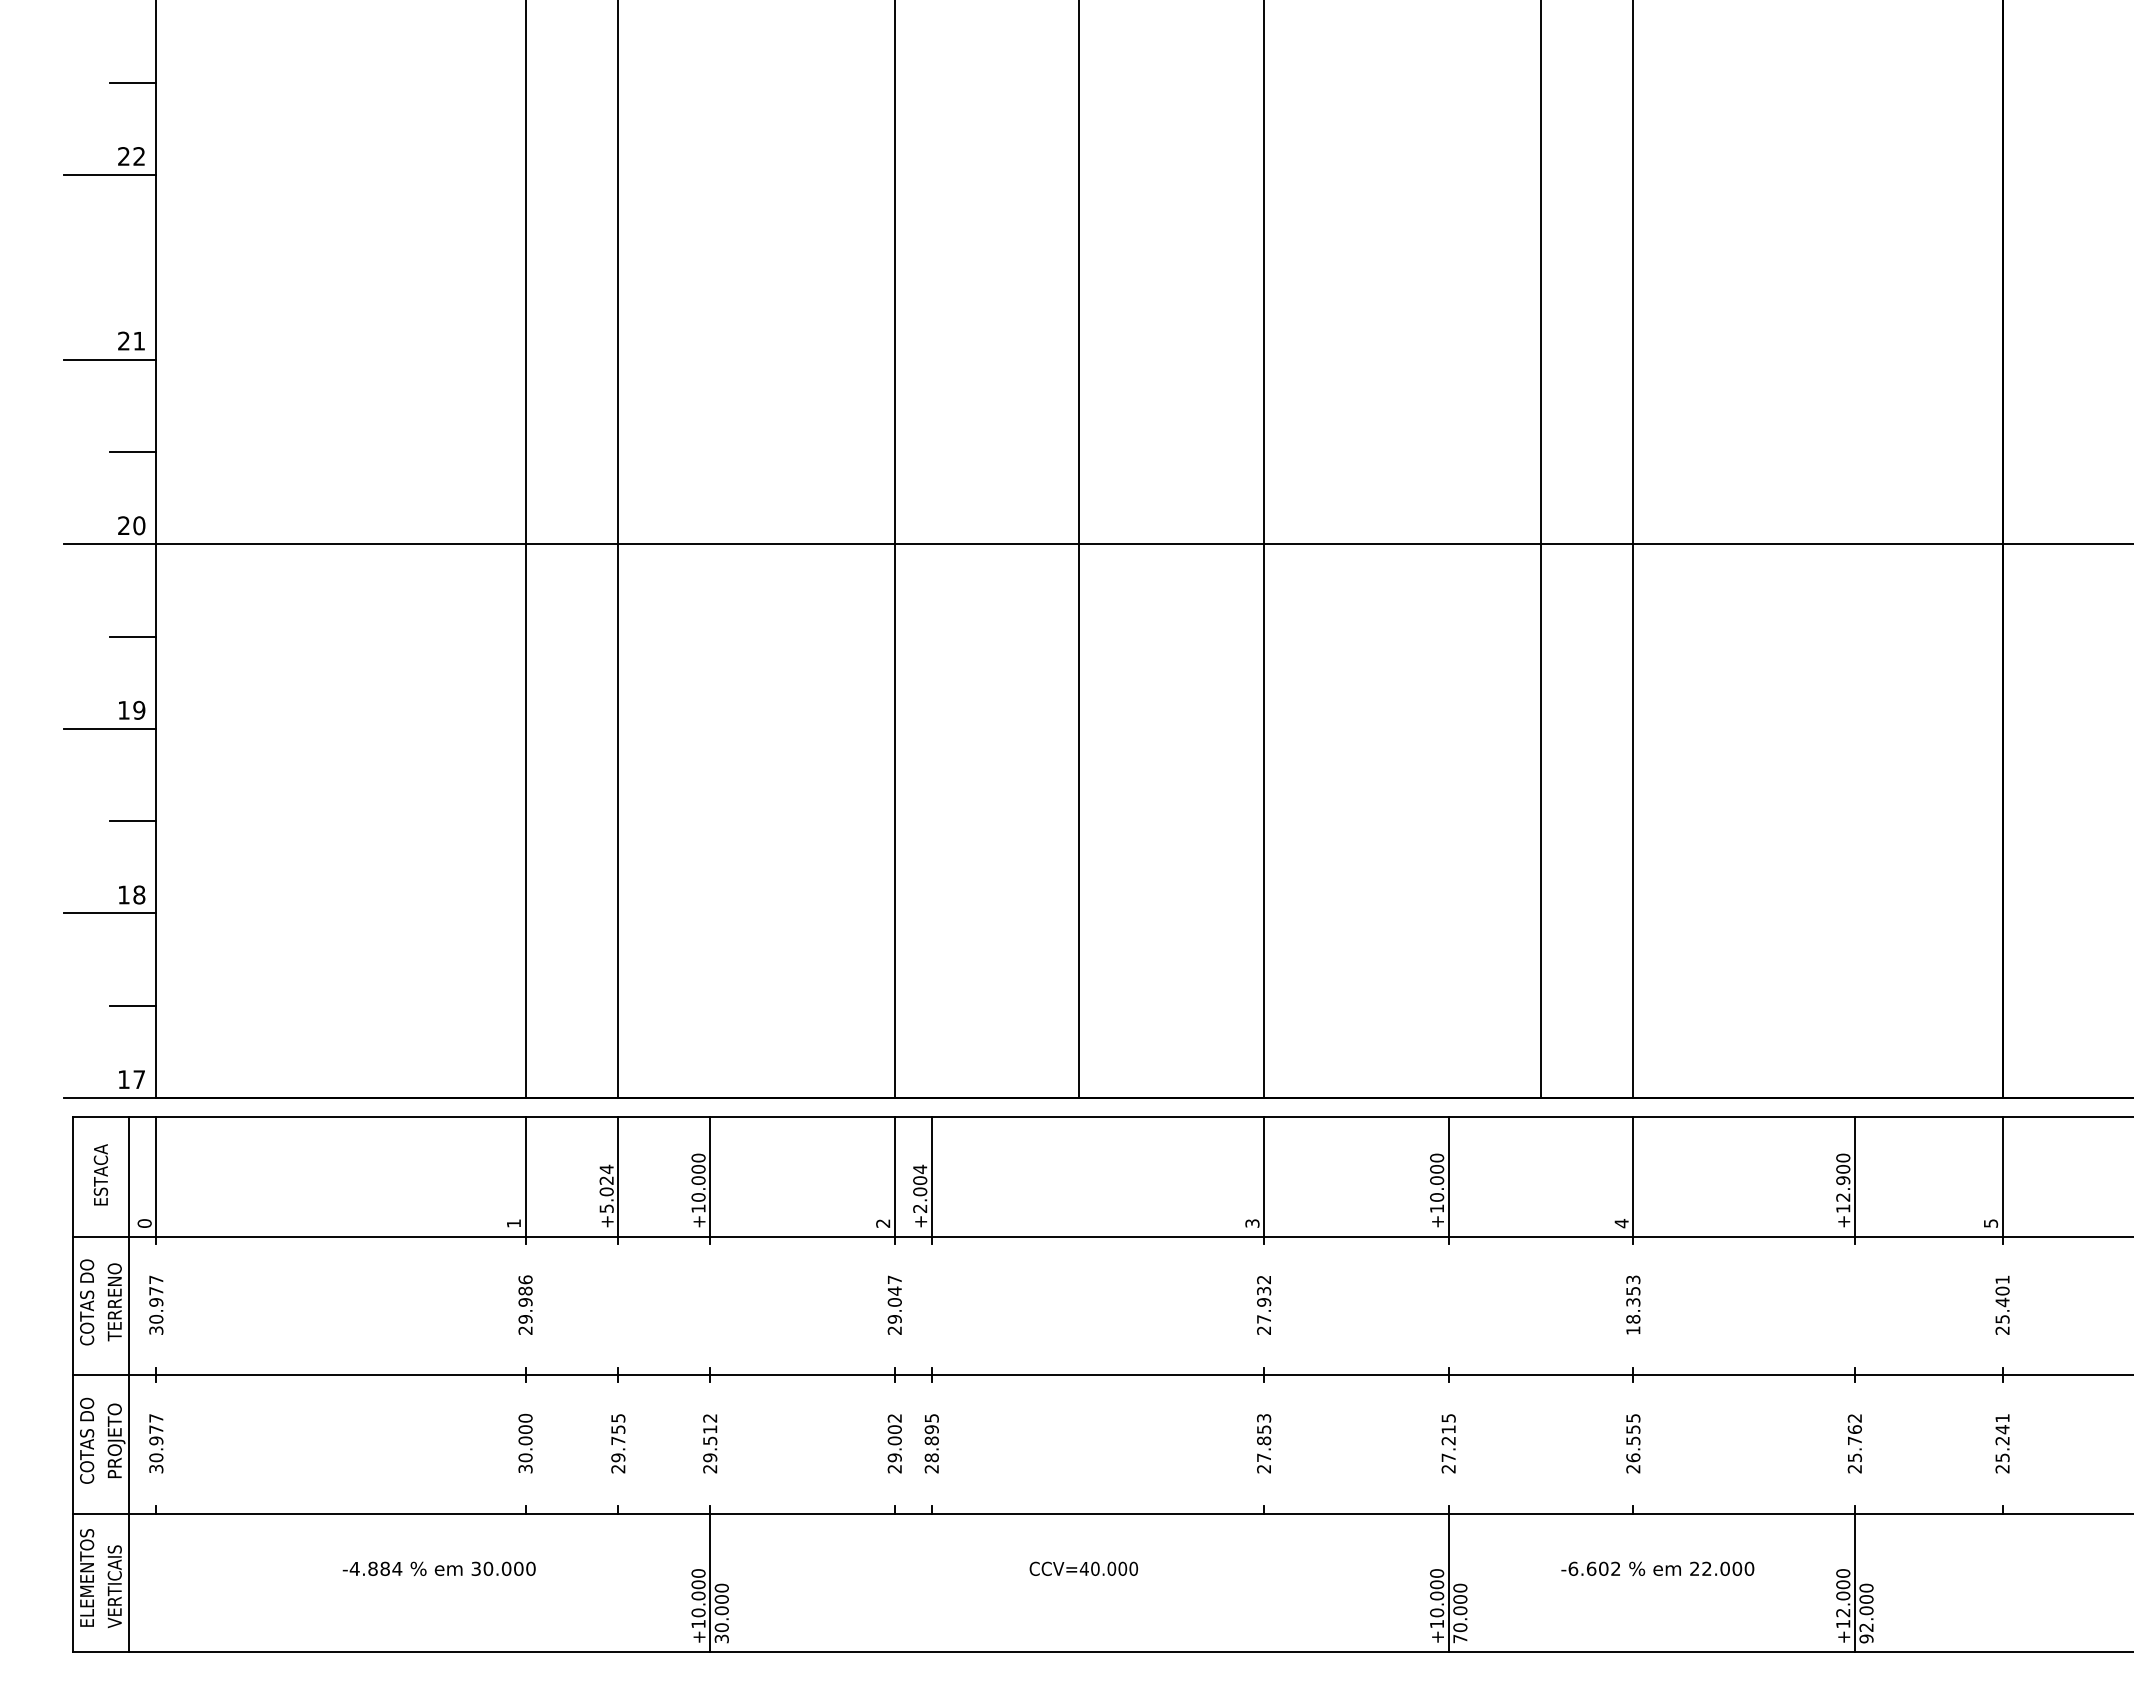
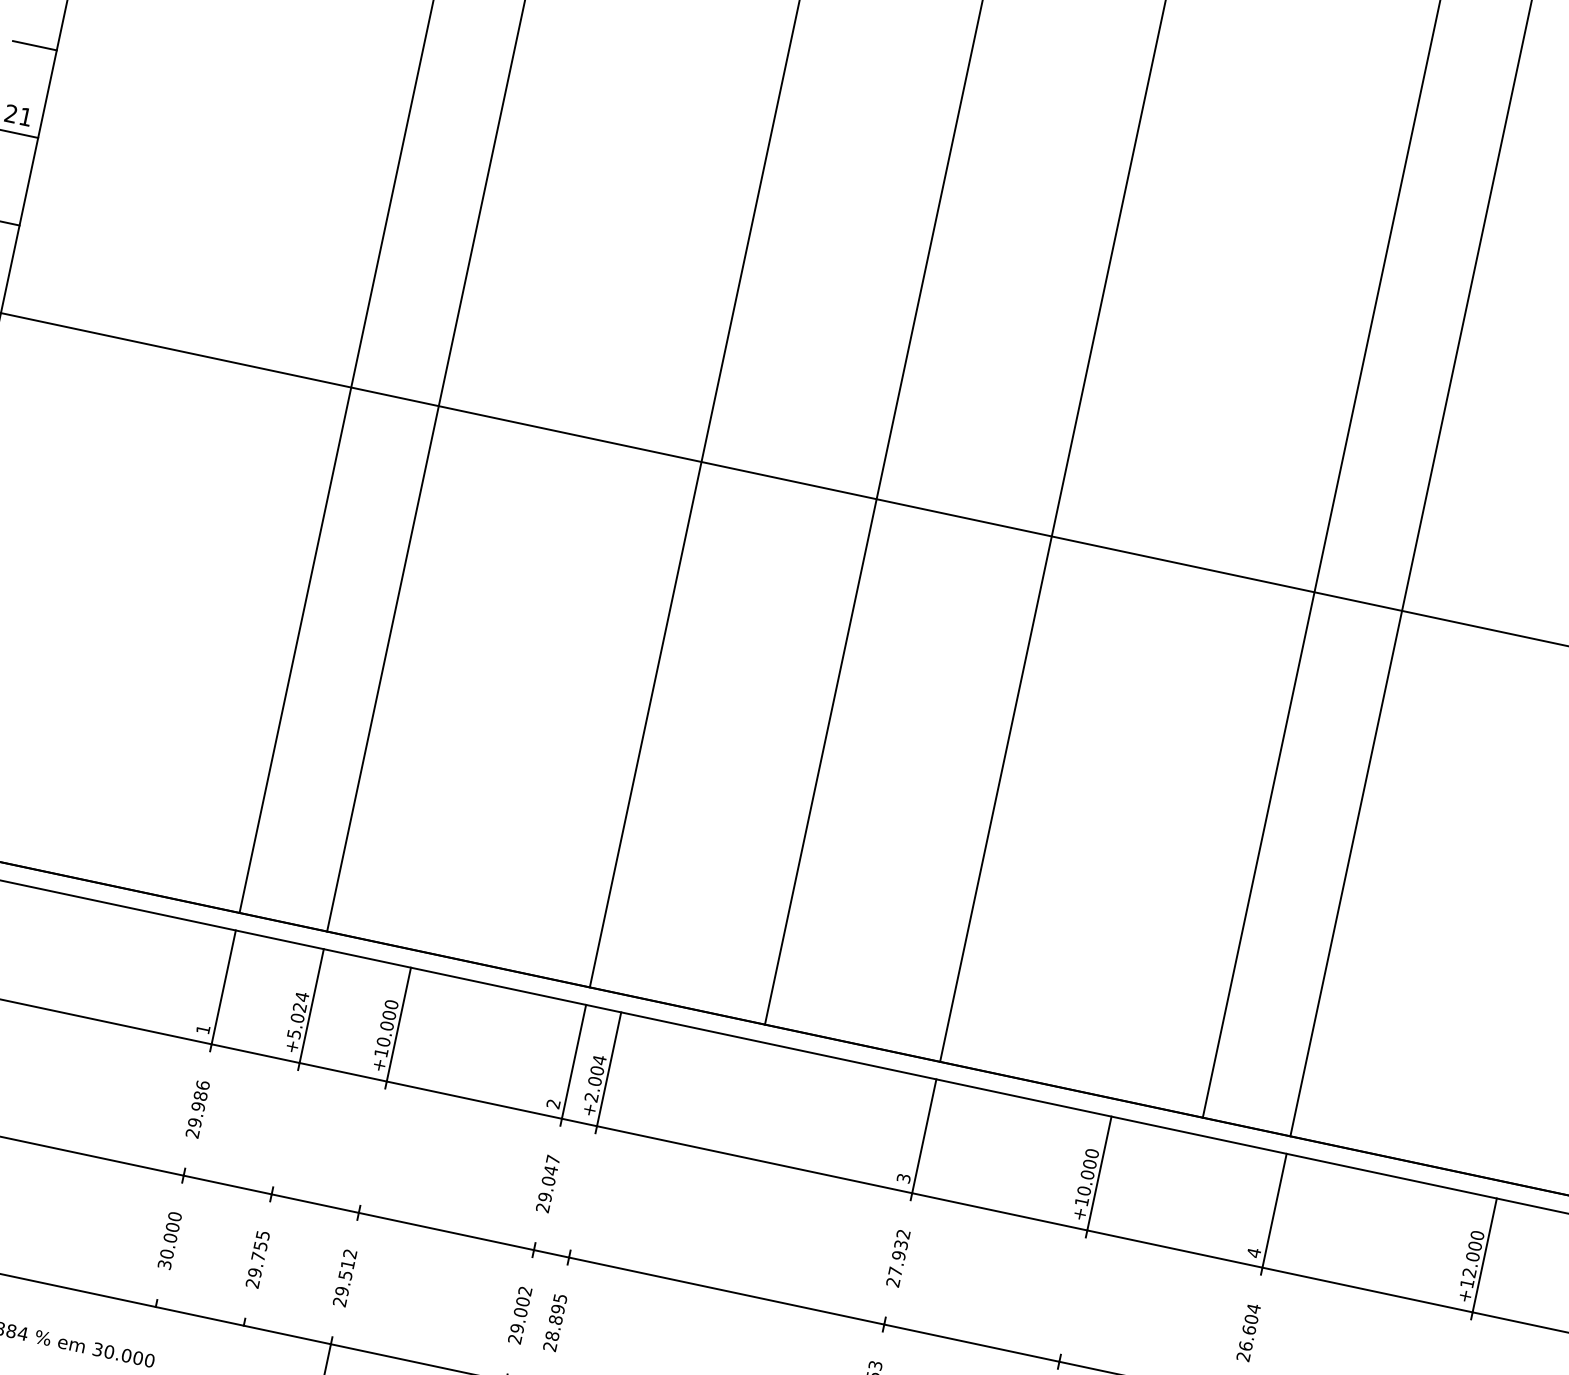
line: (133, 267) -> (35, 45), added
text: (1843, 1180) -> (1473, 1256), +12.900 -> +12.000
text: (1633, 1304) -> (1248, 1332), 18.353 -> 26.604

